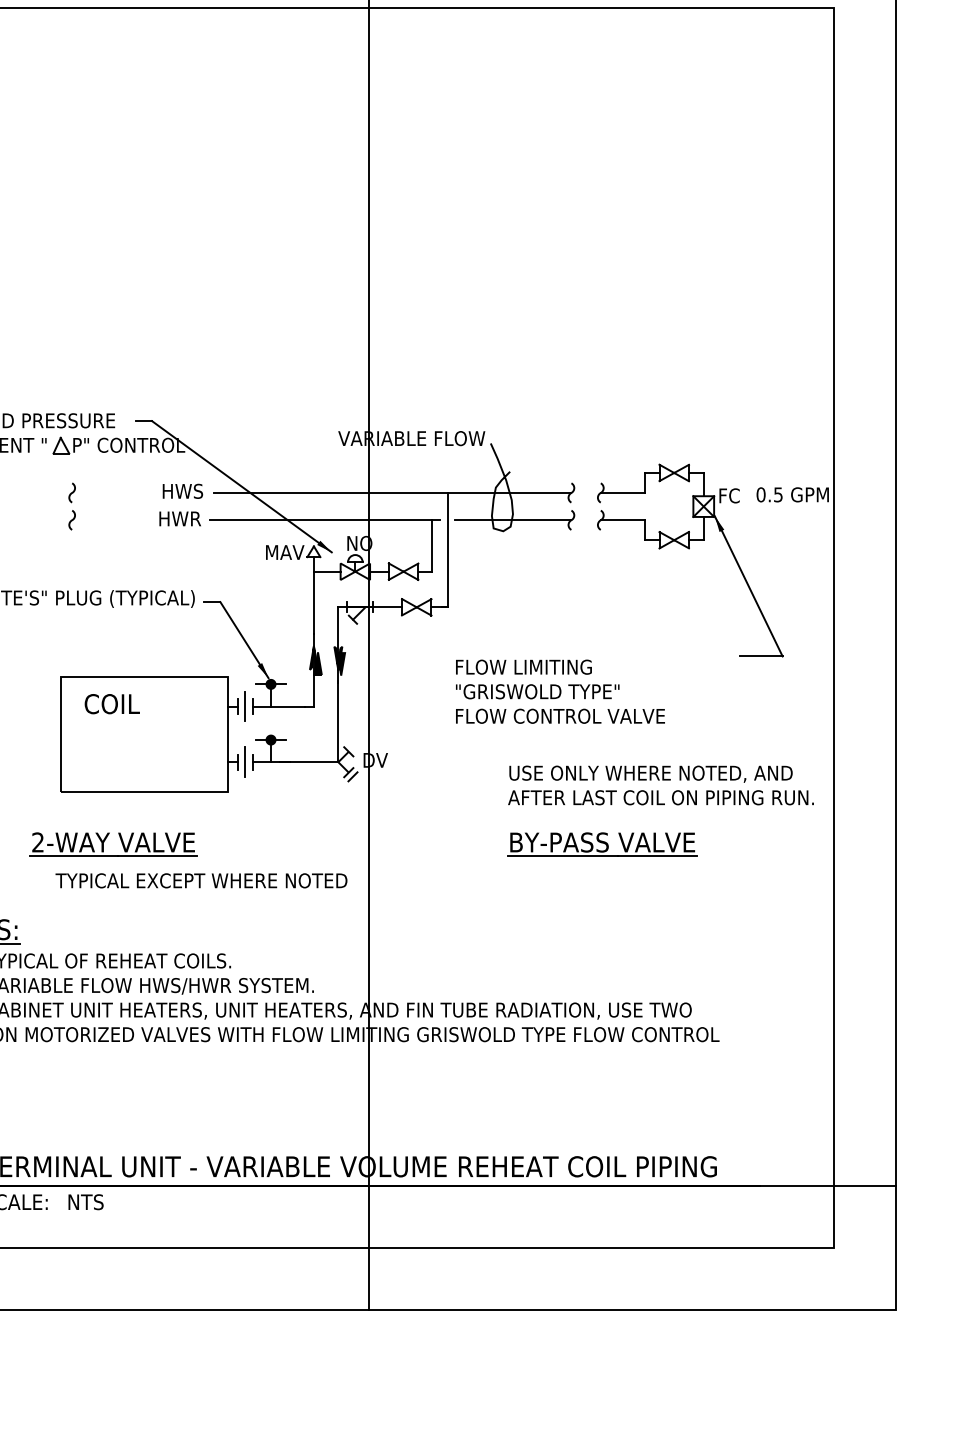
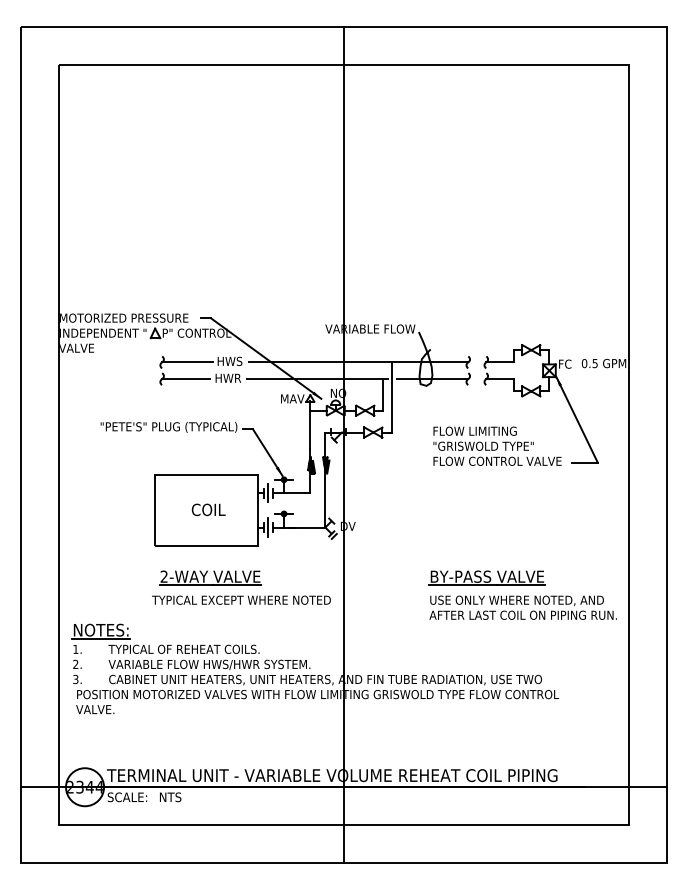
line: (113, 493) -> (187, 362), added
line: (111, 520) -> (186, 379), added
text: (560, 690) -> (497, 445), moved
text: (111, 703) -> (208, 509), moved
text: (659, 785) -> (522, 607), moved
part: (113, 843) -> (210, 577), moved

